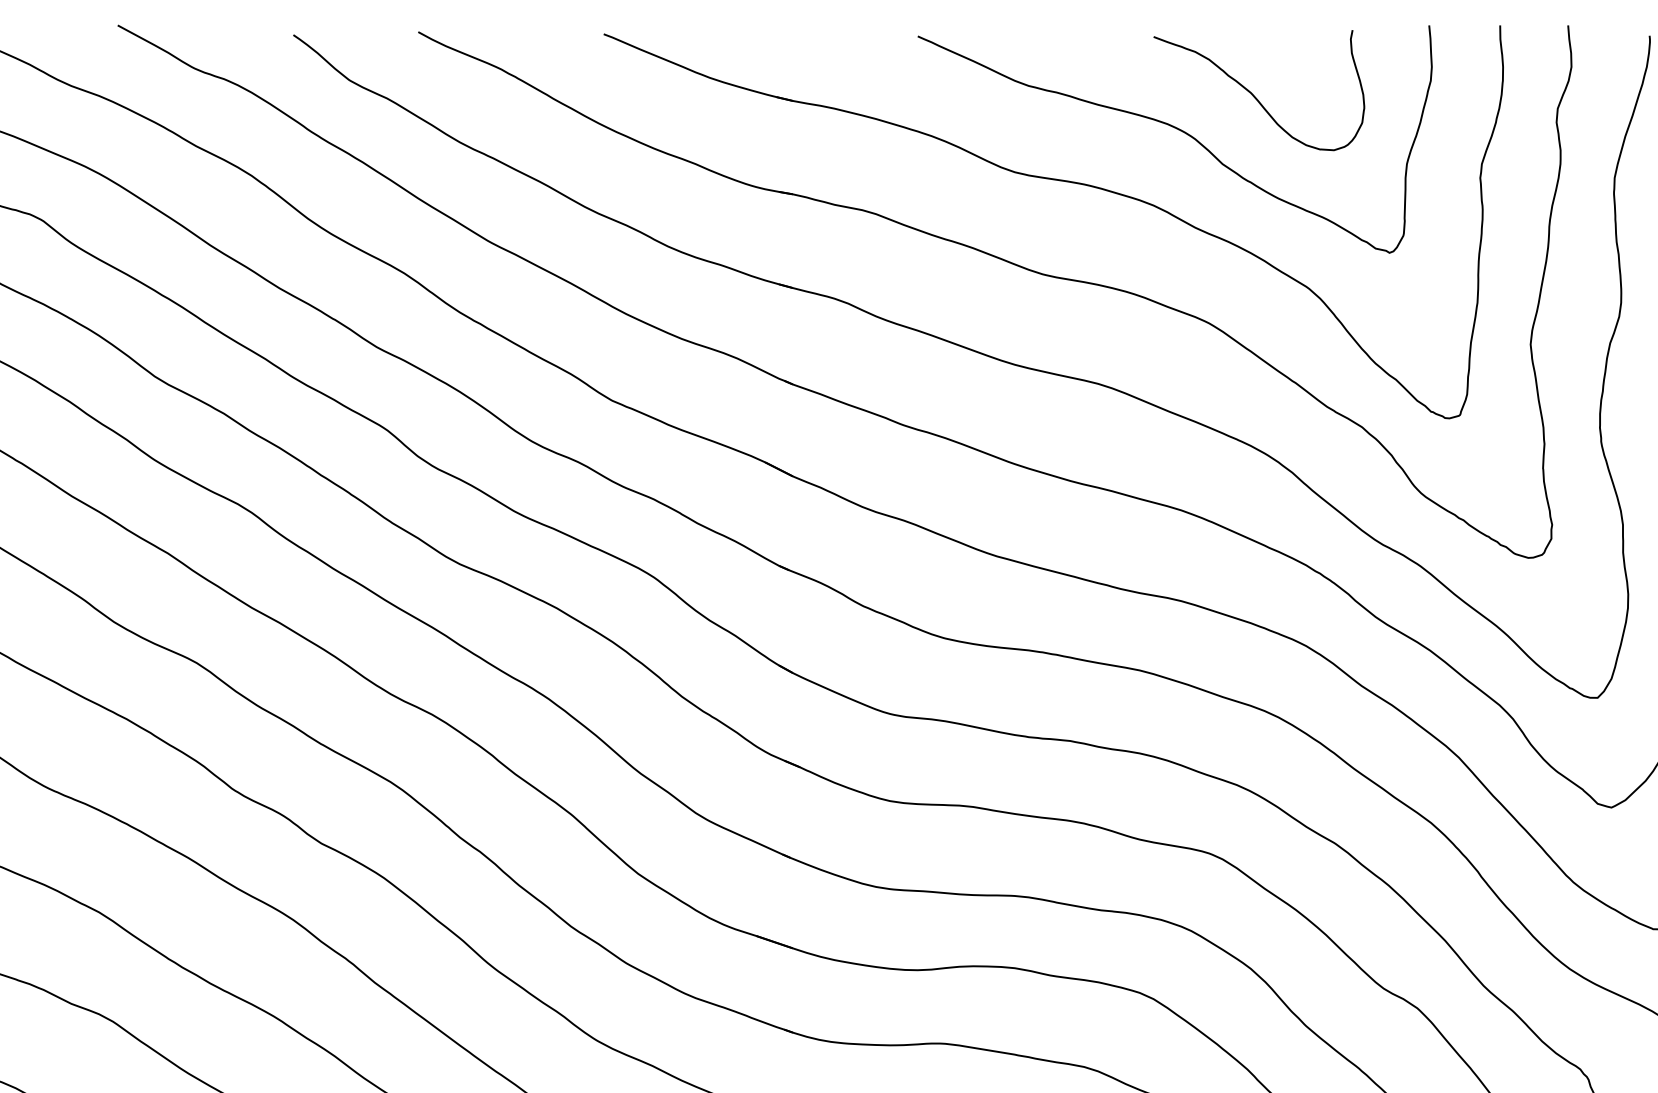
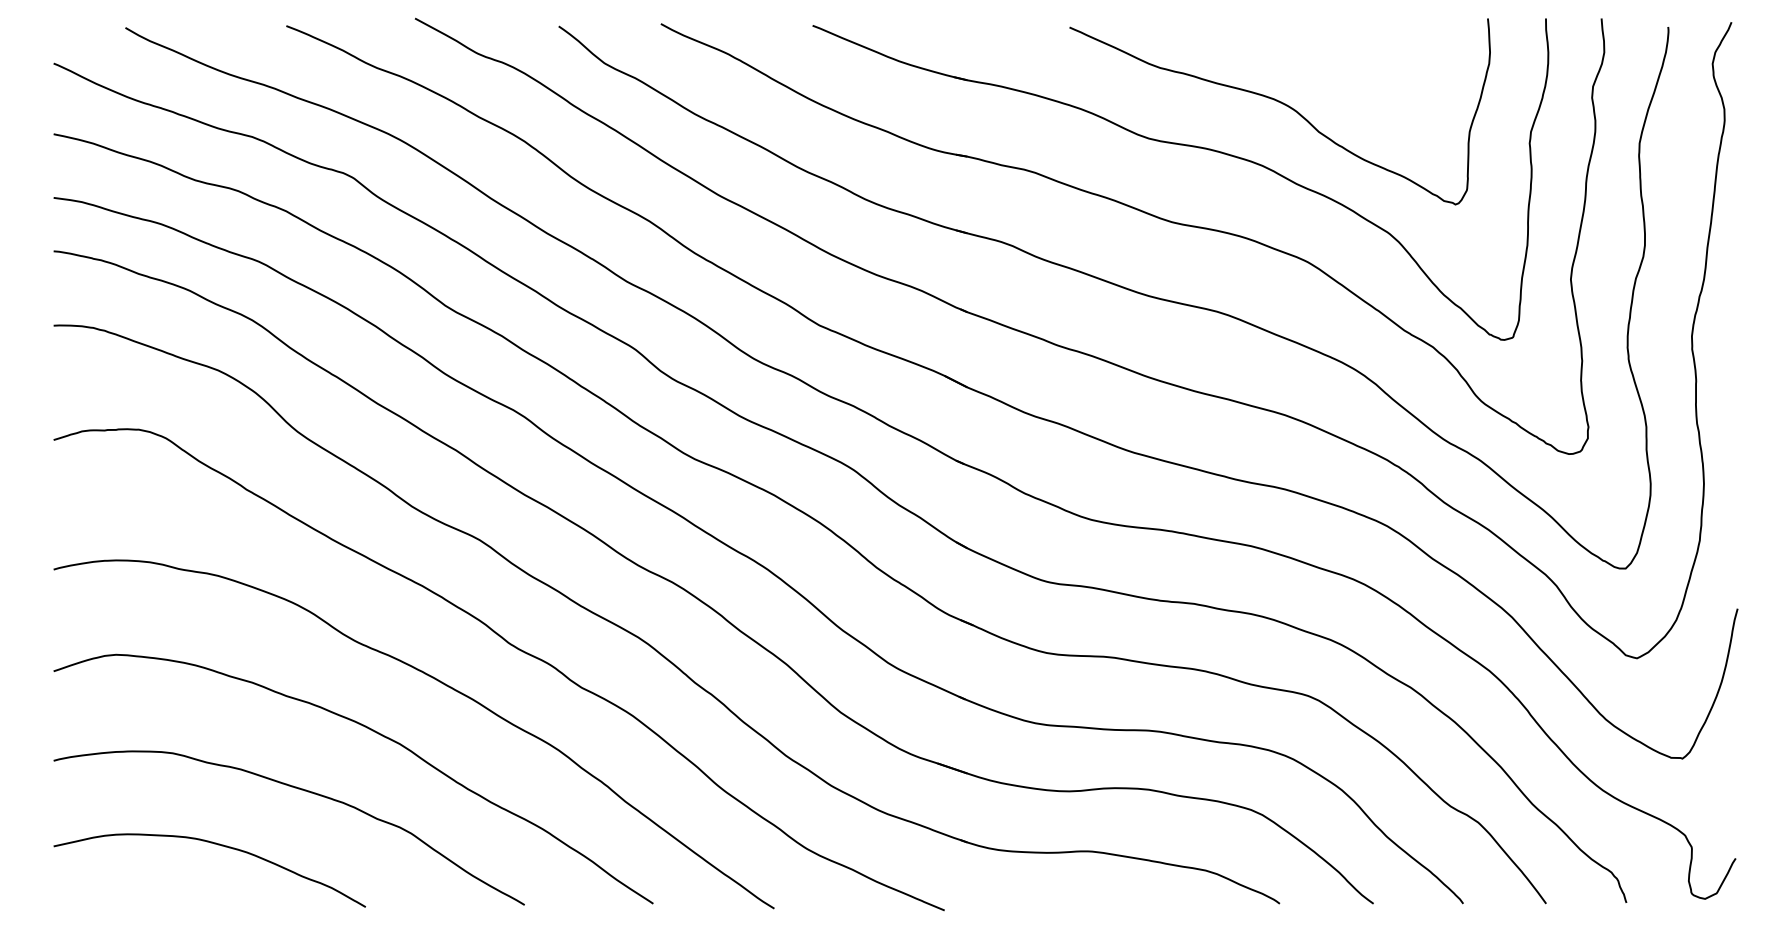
curve: (1253, 93) -> (1344, 74), removed

